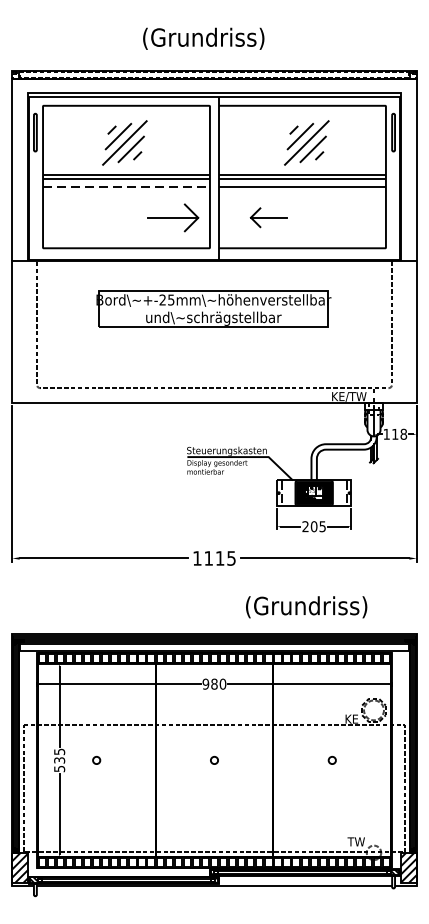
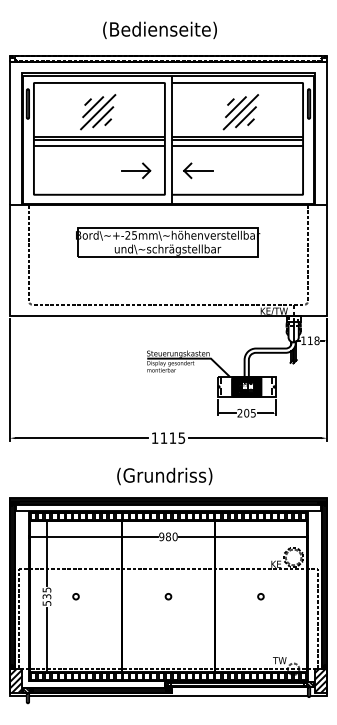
text: (203, 38) -> (159, 30), (Grundriss) -> (Bedienseite)
line: (126, 186) -> (99, 146), dashed -> solid
part: (173, 217) -> (136, 170), size x0.71
part: (269, 217) -> (198, 170), moved
text: (306, 607) -> (164, 476), moved

